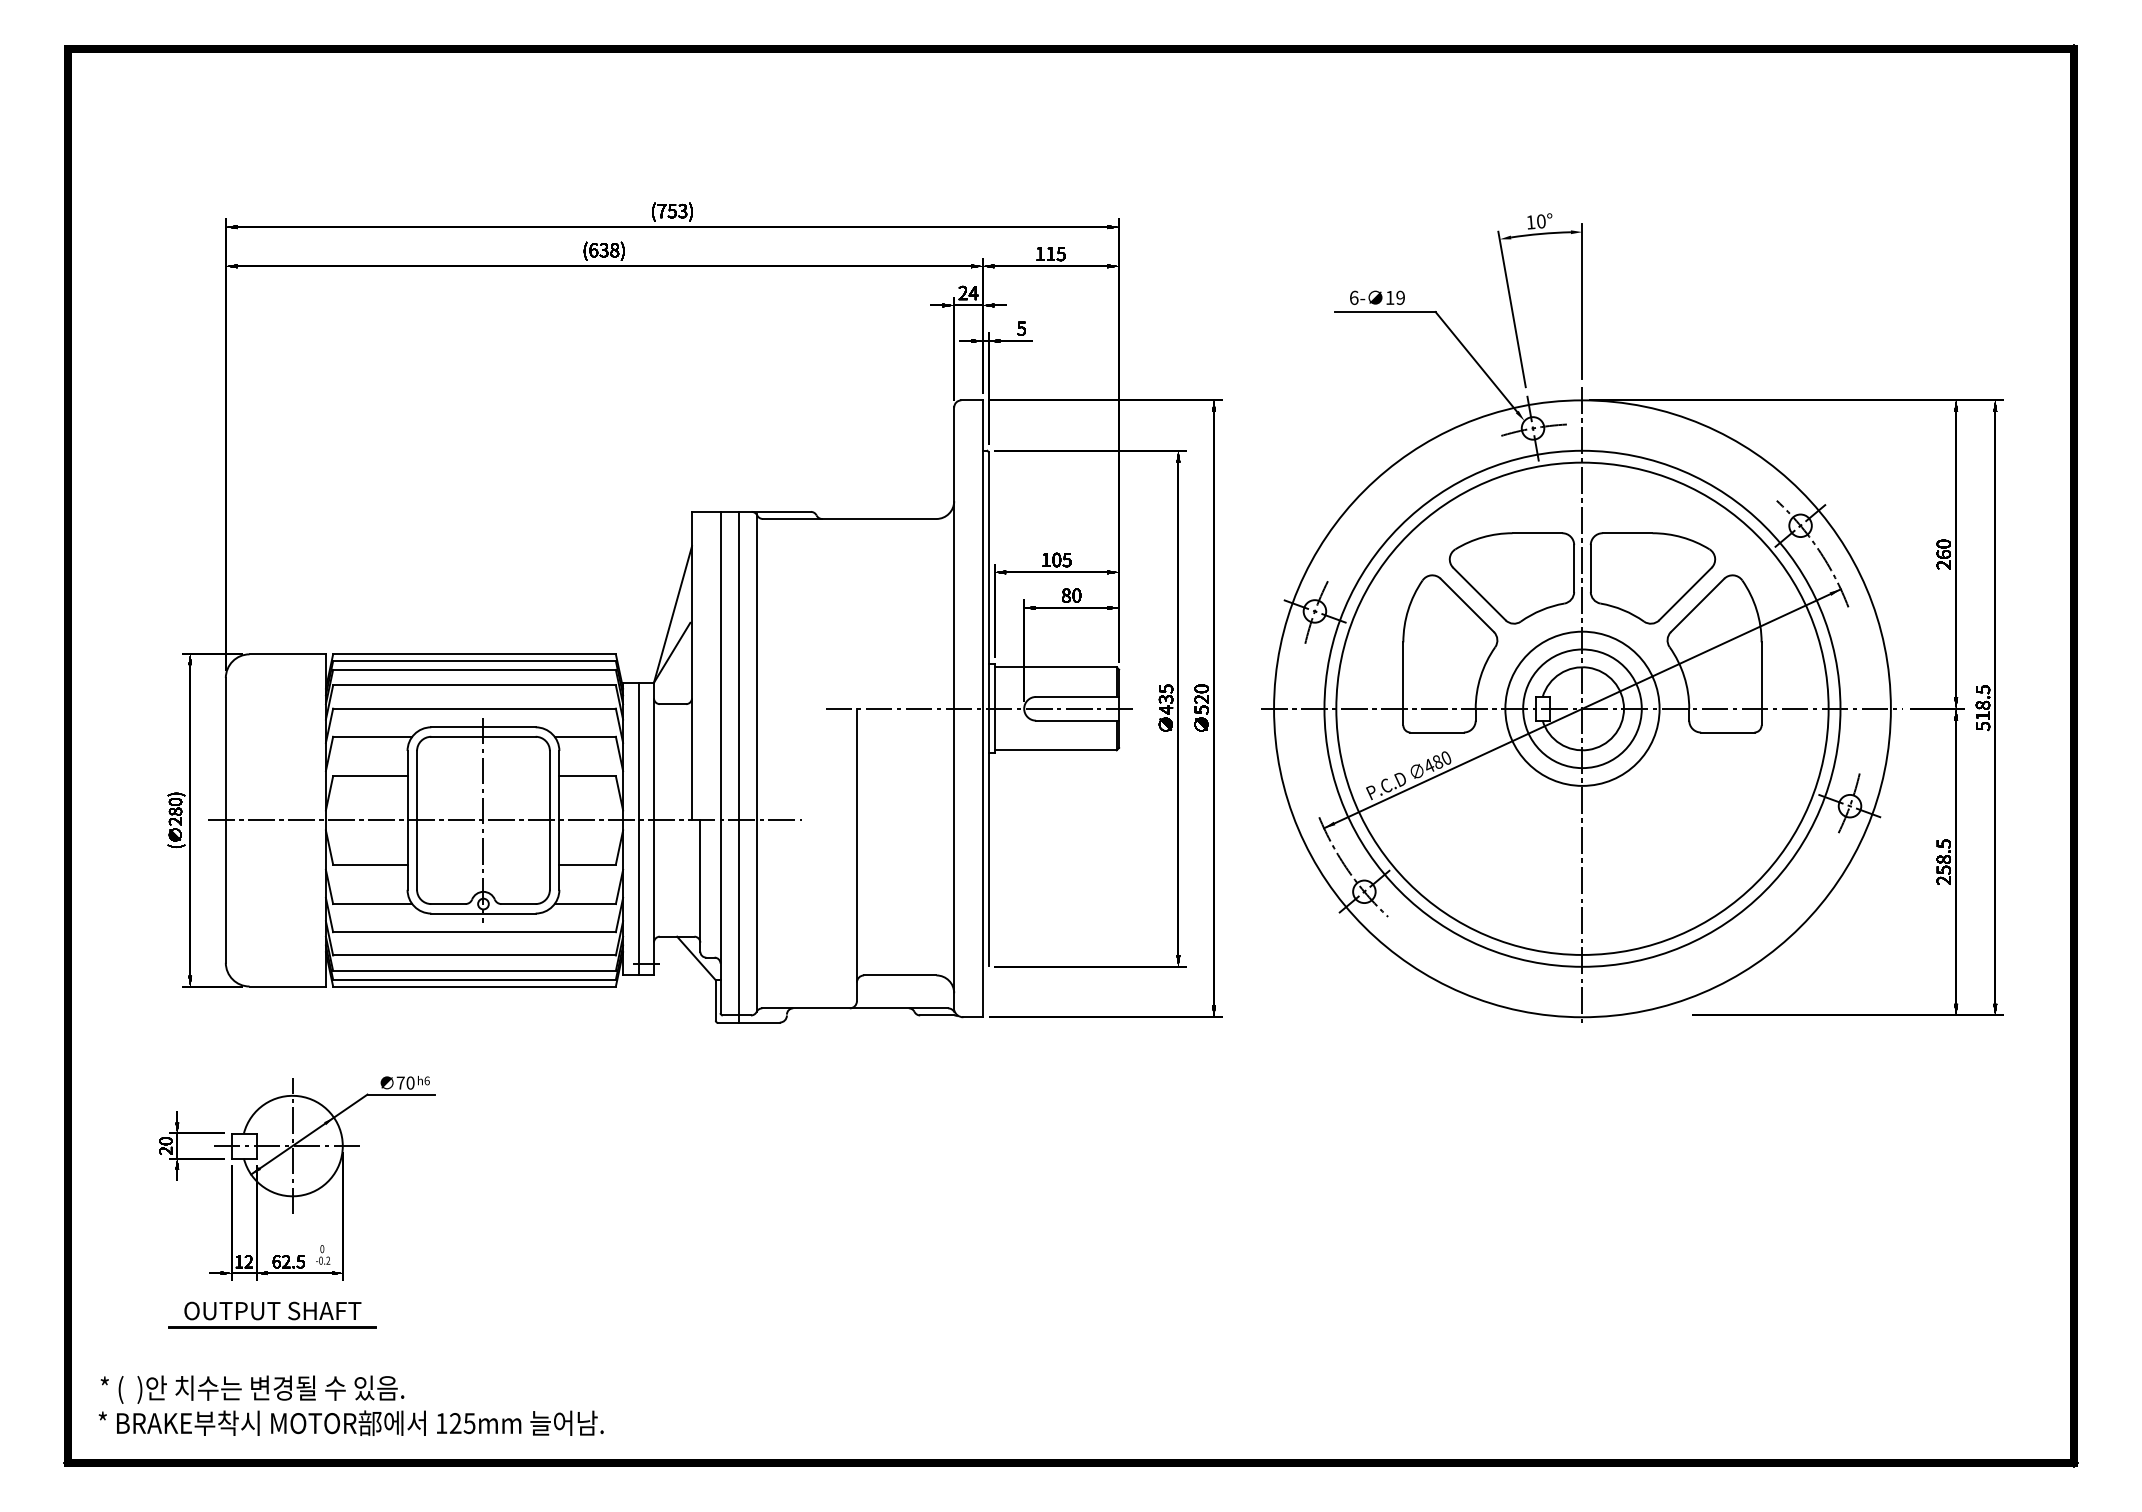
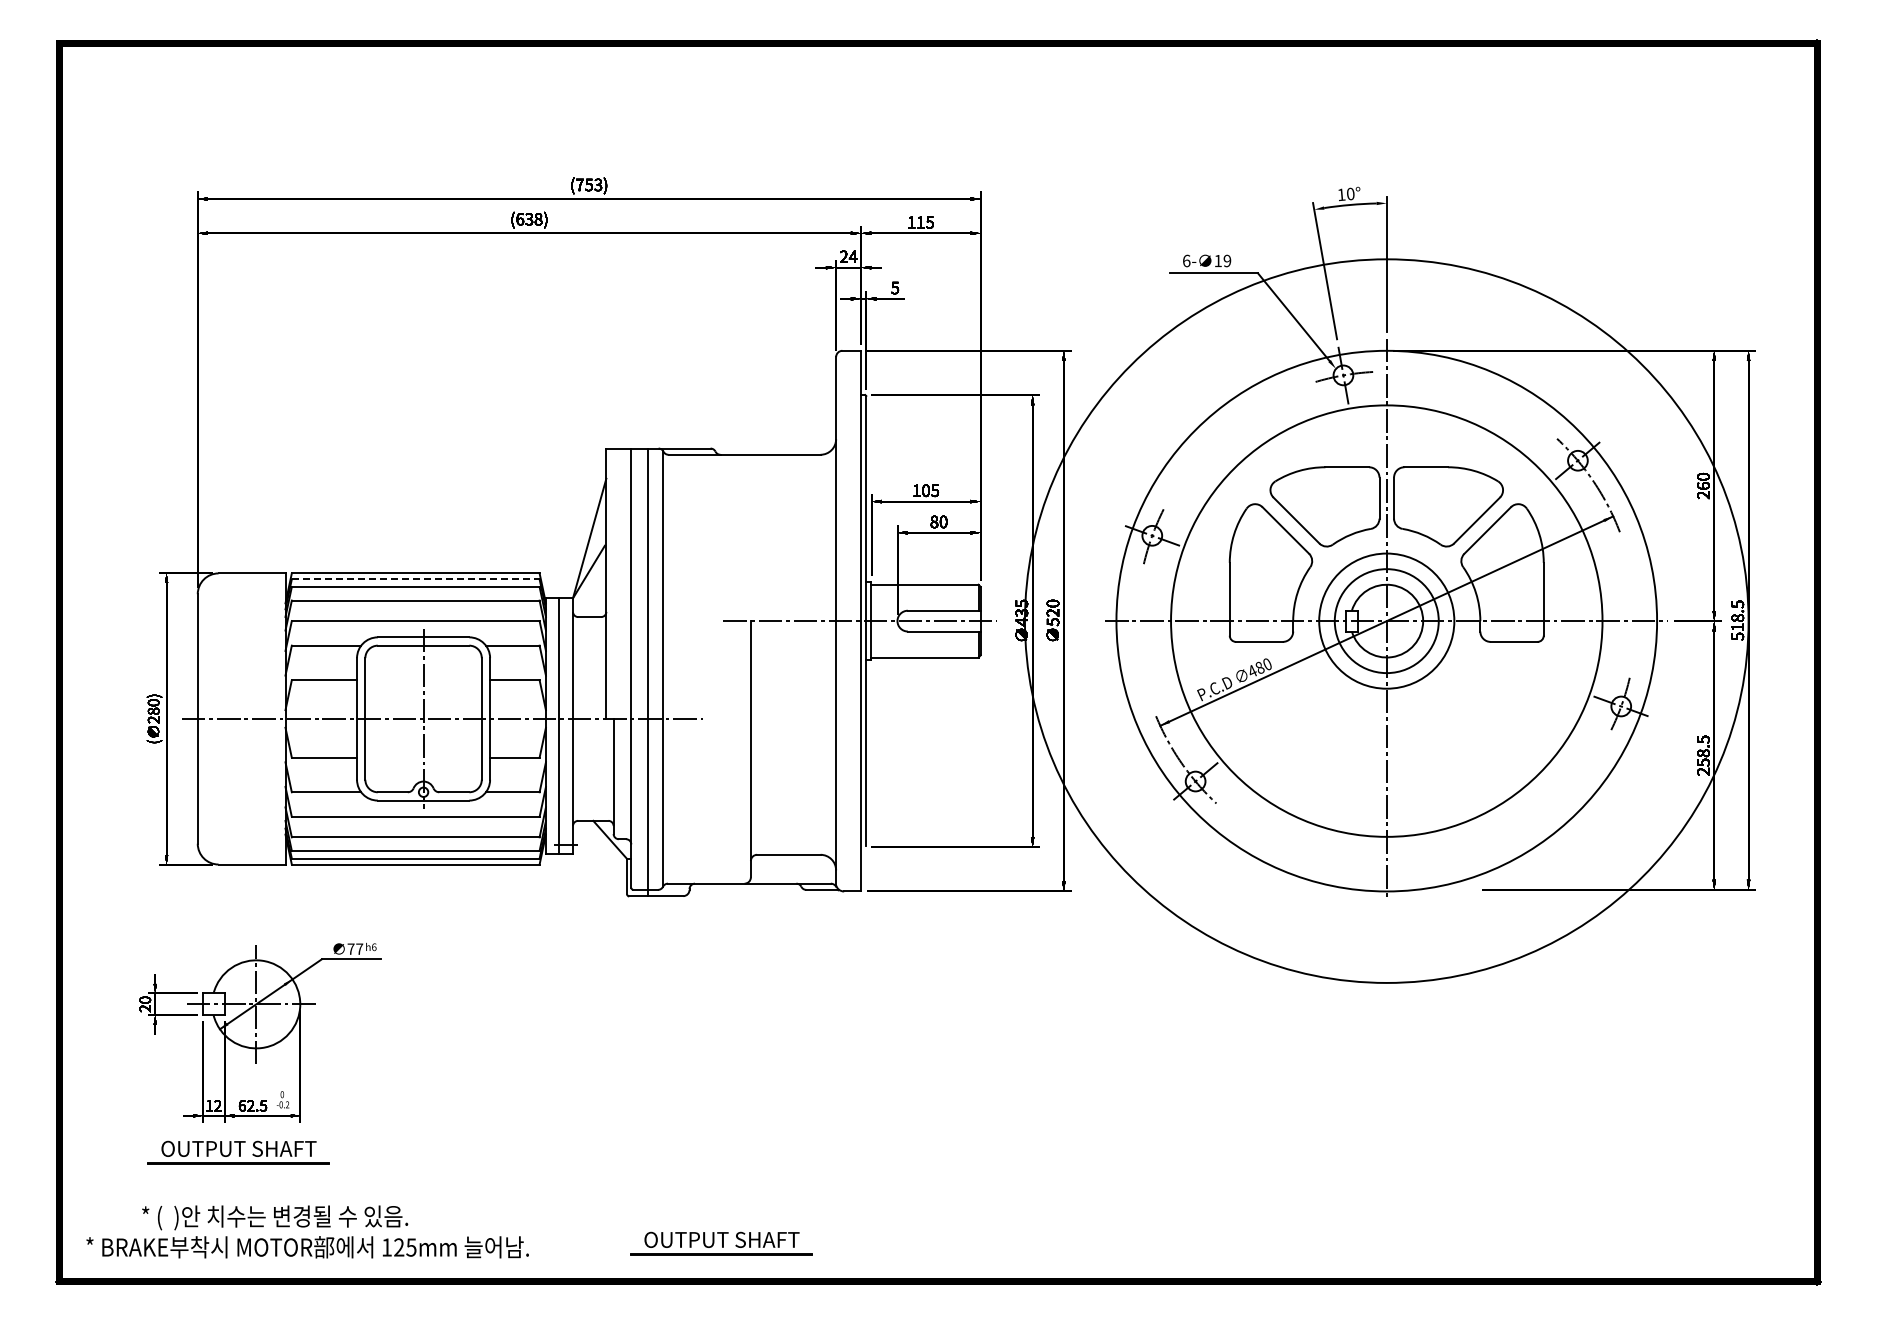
line: (474, 661) -> (415, 579), solid -> dashed
circle: (1582, 709) -> (1386, 621), size x1.6
text: (410, 1082) -> (359, 948), 70 -> 77
text: (252, 1389) -> (275, 1217), moved
part: (823, 1418) -> (721, 1243), added

